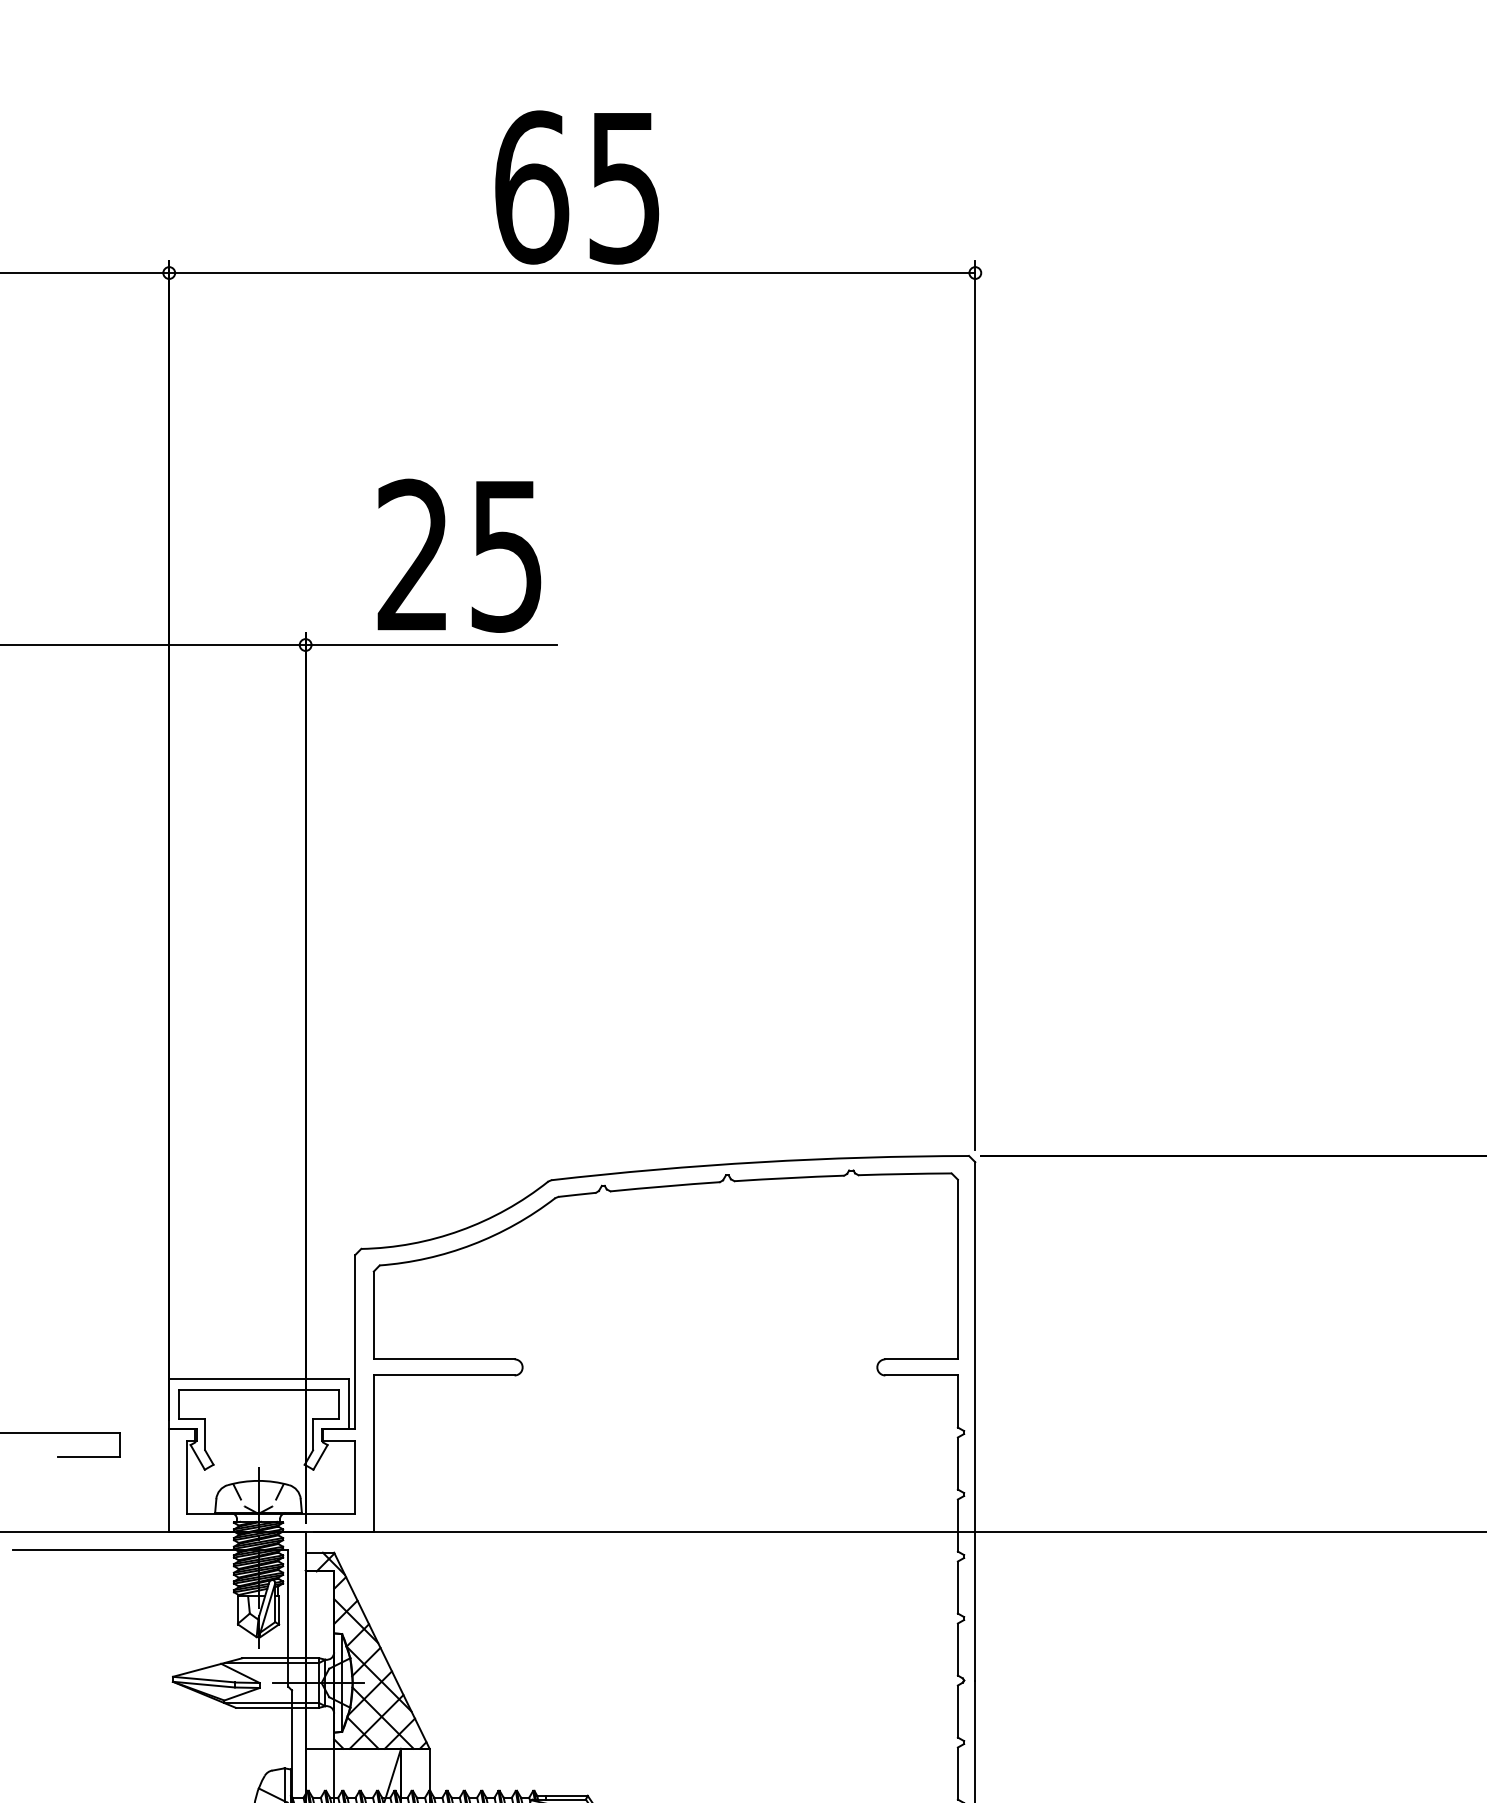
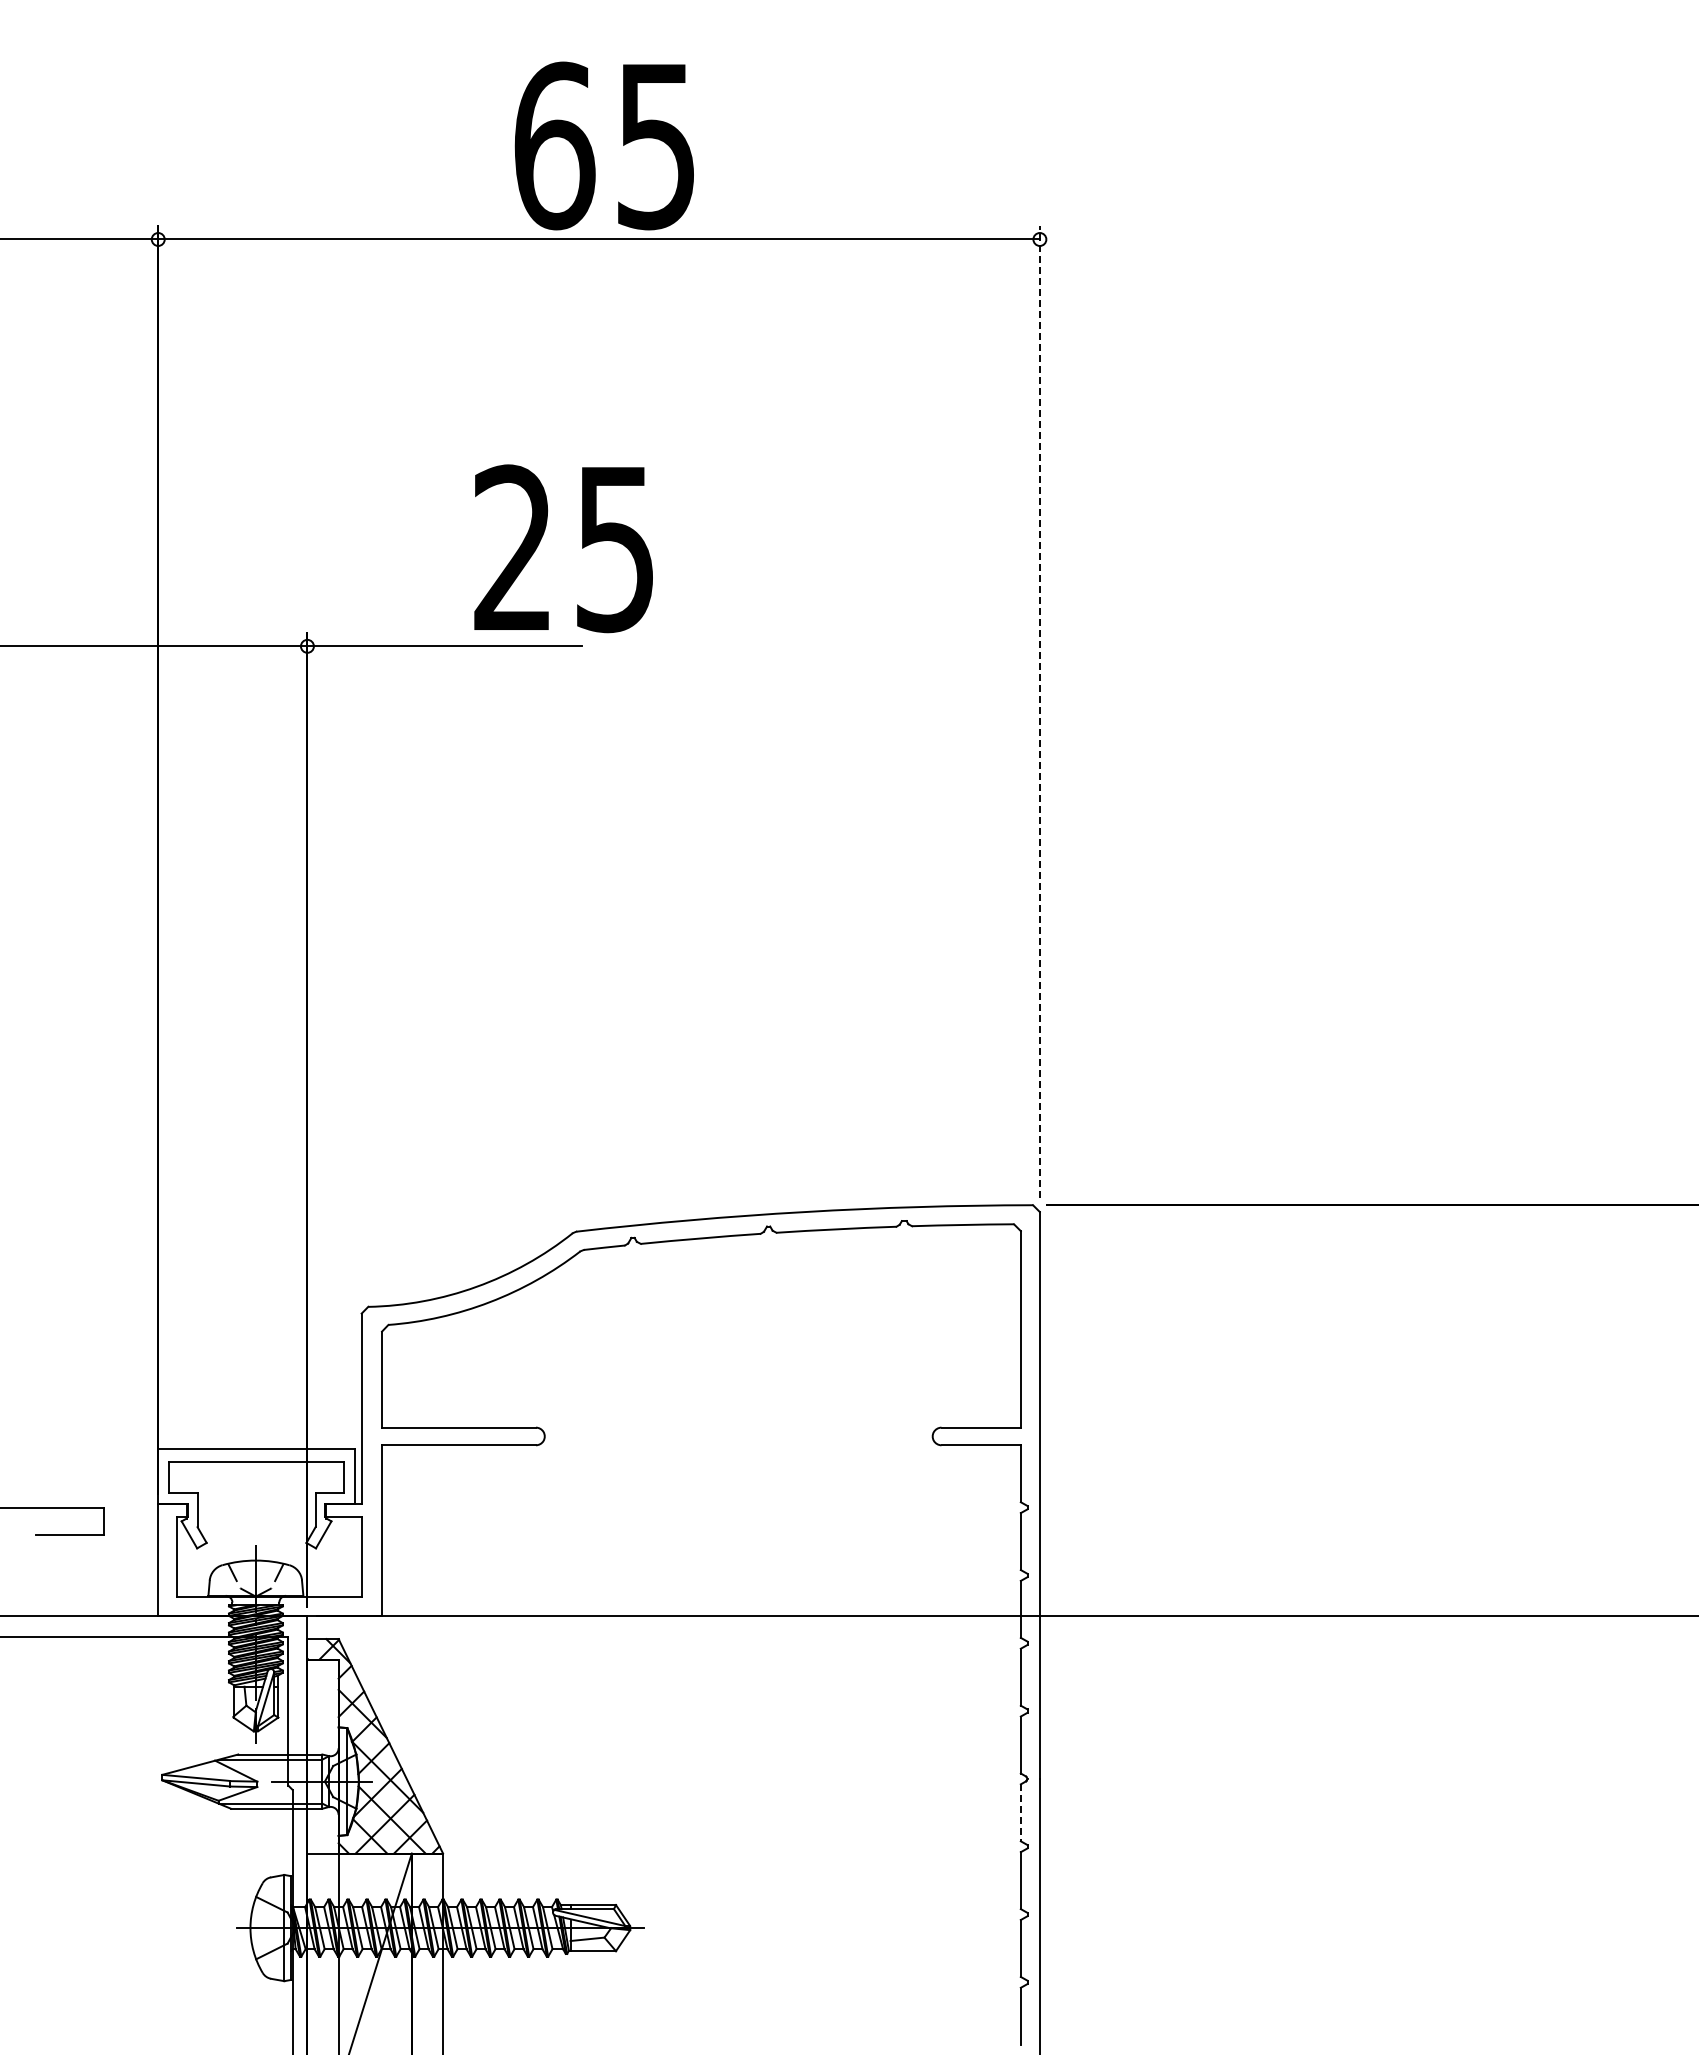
text: (459, 555) -> (563, 548), moved
line: (974, 704) -> (1039, 711), solid -> dashed
line: (957, 1712) -> (1020, 1813), solid -> dashed

